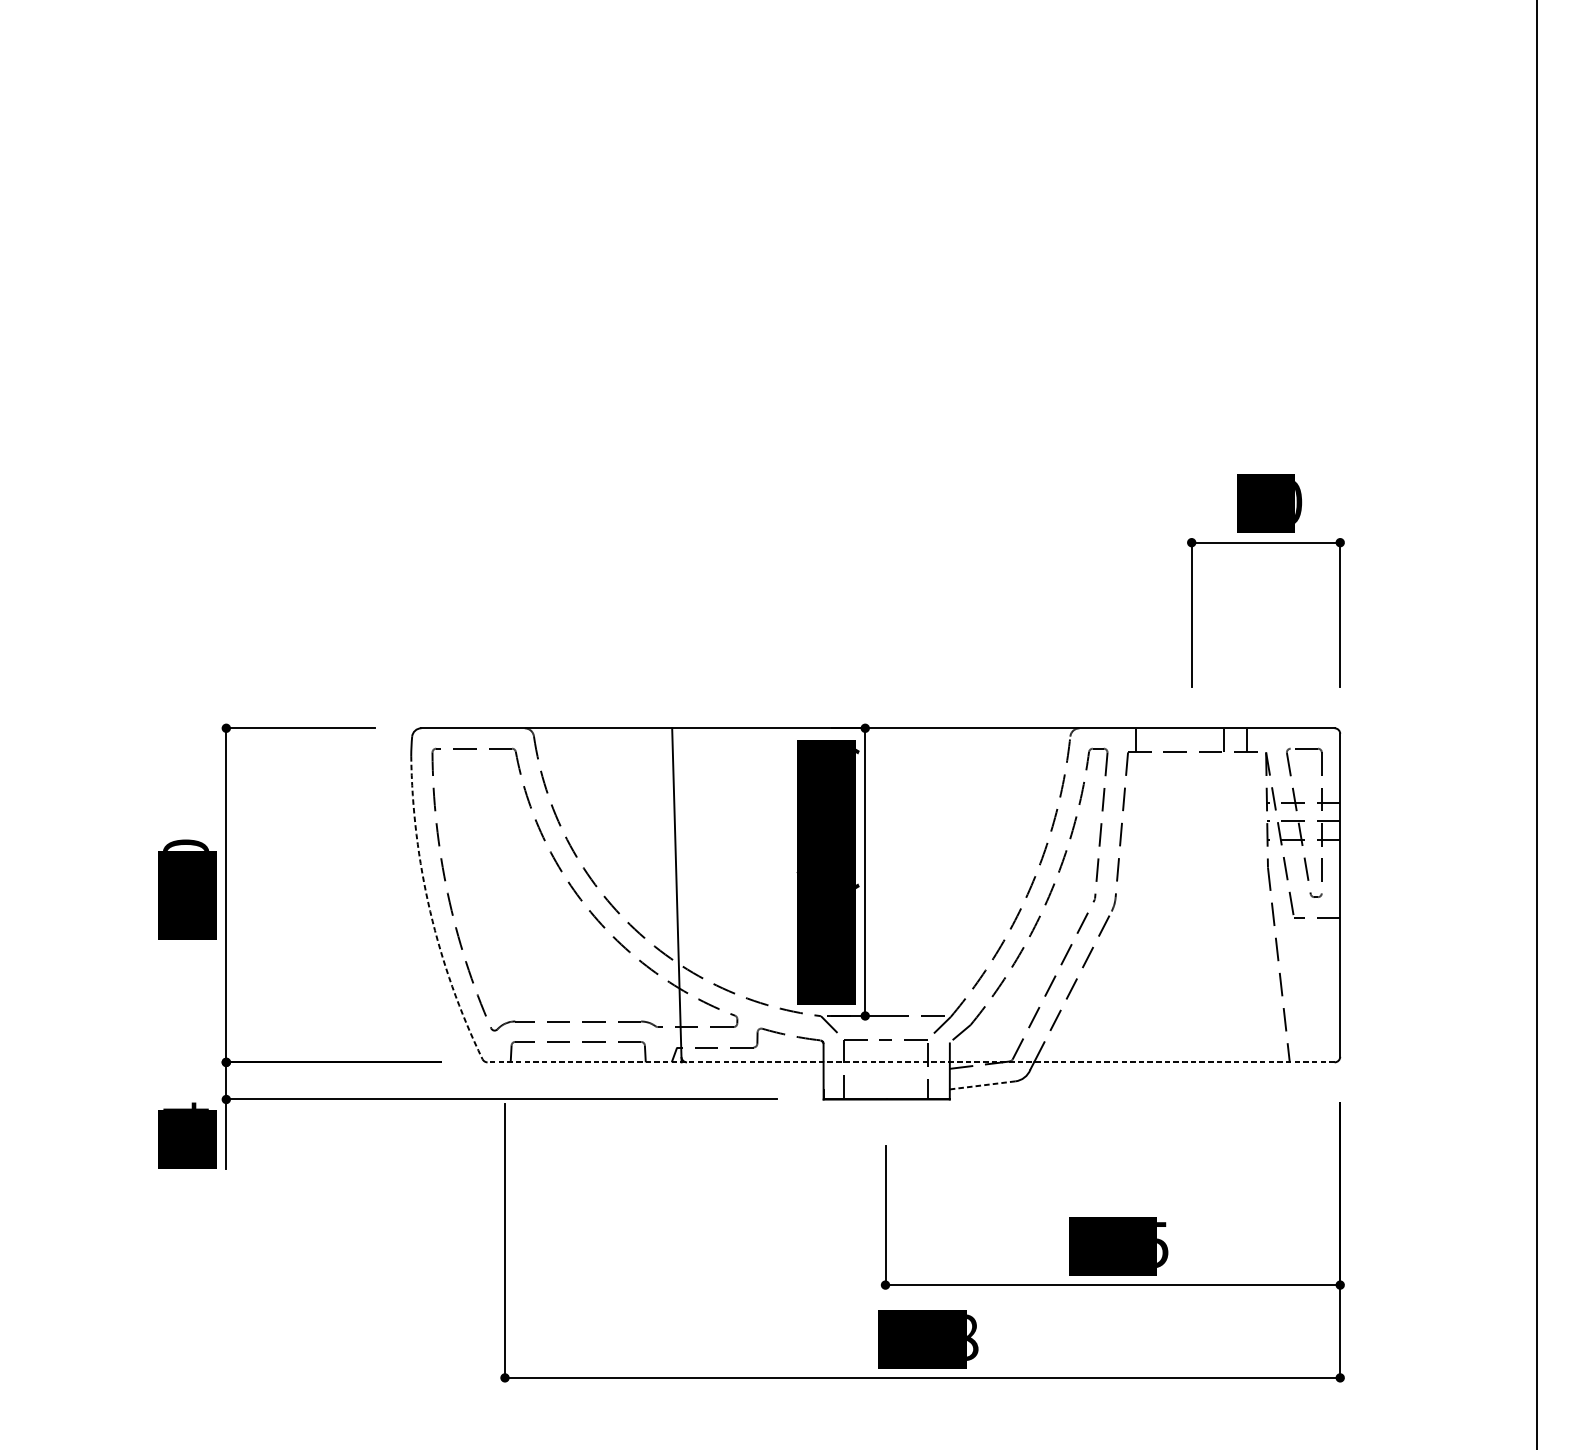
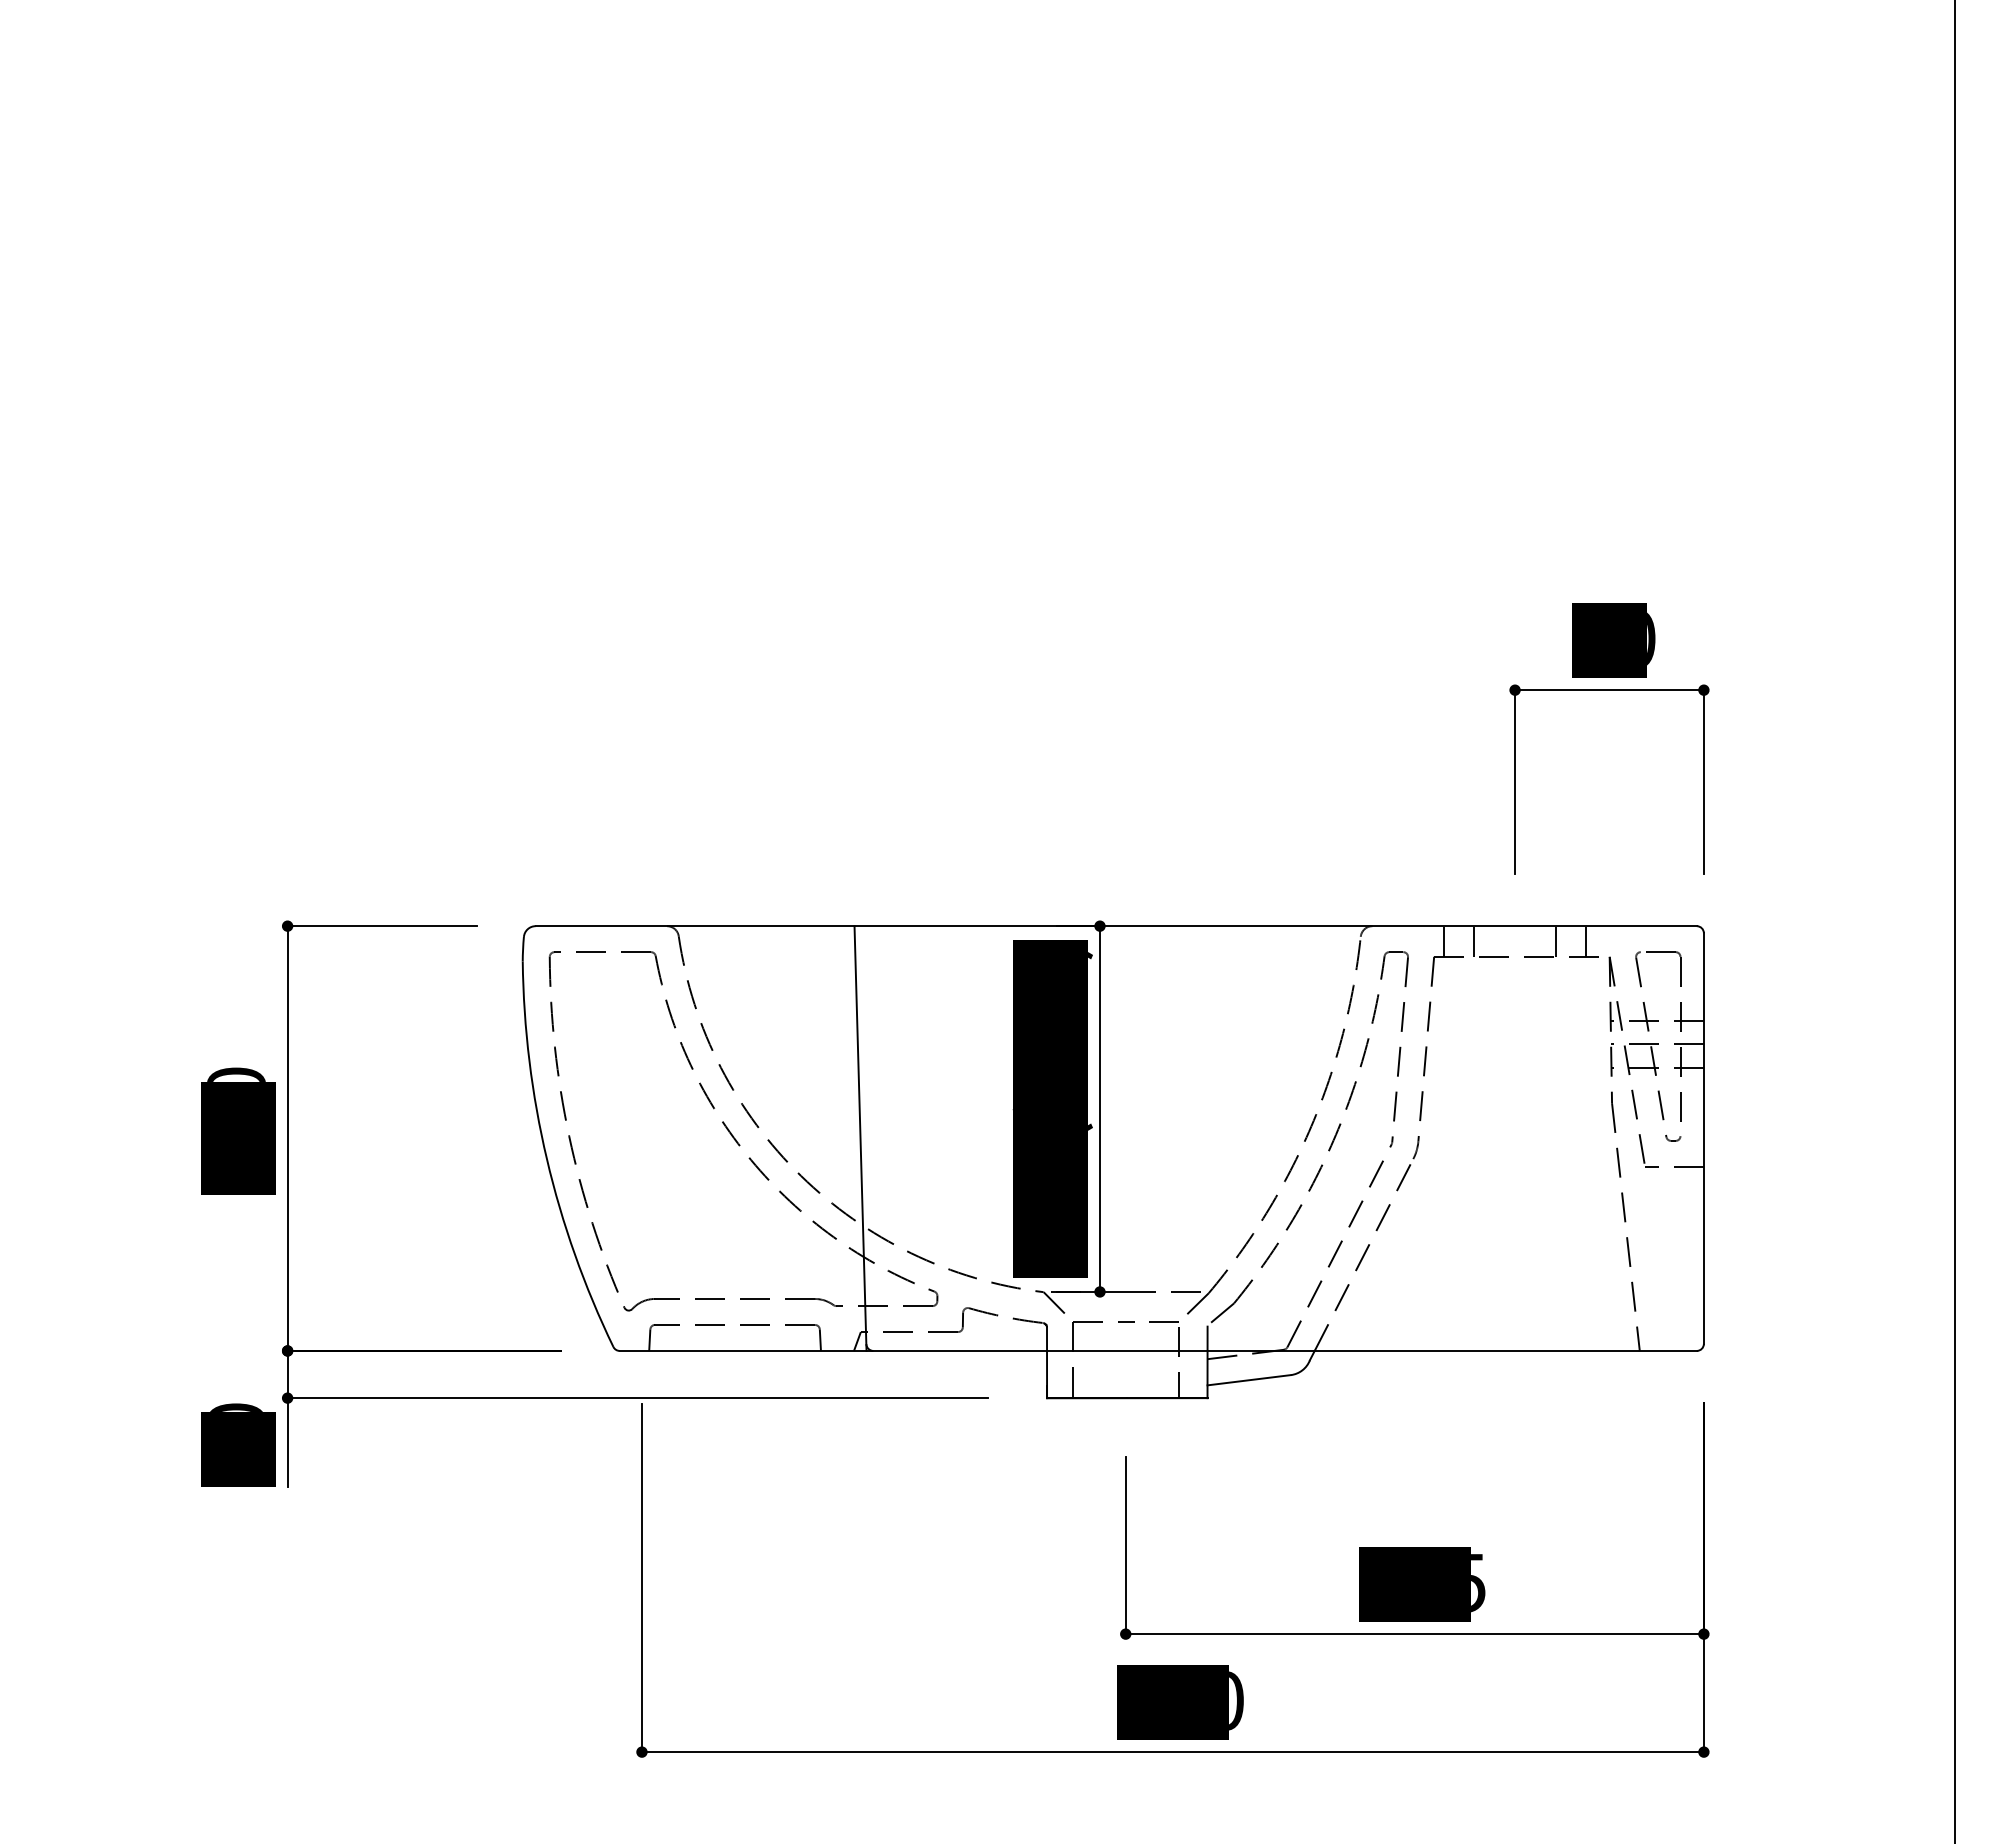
line: (1159, 740) -> (1473, 941), added
arc: (429, 911) -> (546, 1159), dashed -> solid
line: (911, 1062) -> (1158, 1350), dashed -> solid
line: (982, 1085) -> (1249, 1380), dashed -> solid
text: (186, 1106) -> (236, 1406), 14 -> 20
text: (972, 1338) -> (1236, 1701), 588 -> 450

